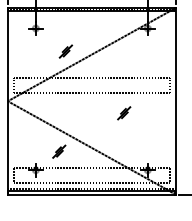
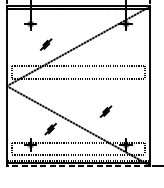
part: (65, 51) -> (45, 44), moved
part: (124, 113) -> (106, 111), moved
line: (91, 195) -> (78, 166), solid -> dashed

